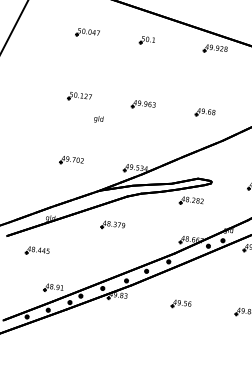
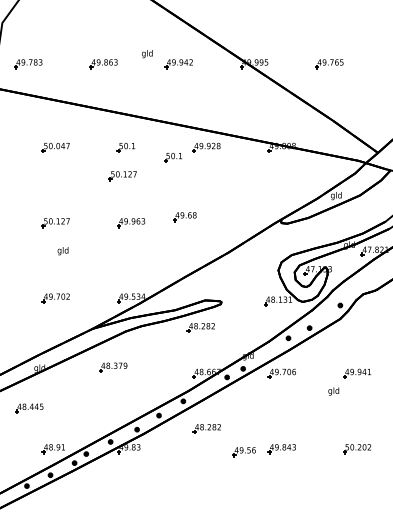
part: (185, 54) -> (172, 157), added
part: (141, 64) -> (122, 176), added
part: (204, 113) -> (184, 217), moved
text: (98, 119) -> (62, 251), moved
part: (185, 287) -> (206, 428), added
part: (180, 304) -> (243, 452), moved

